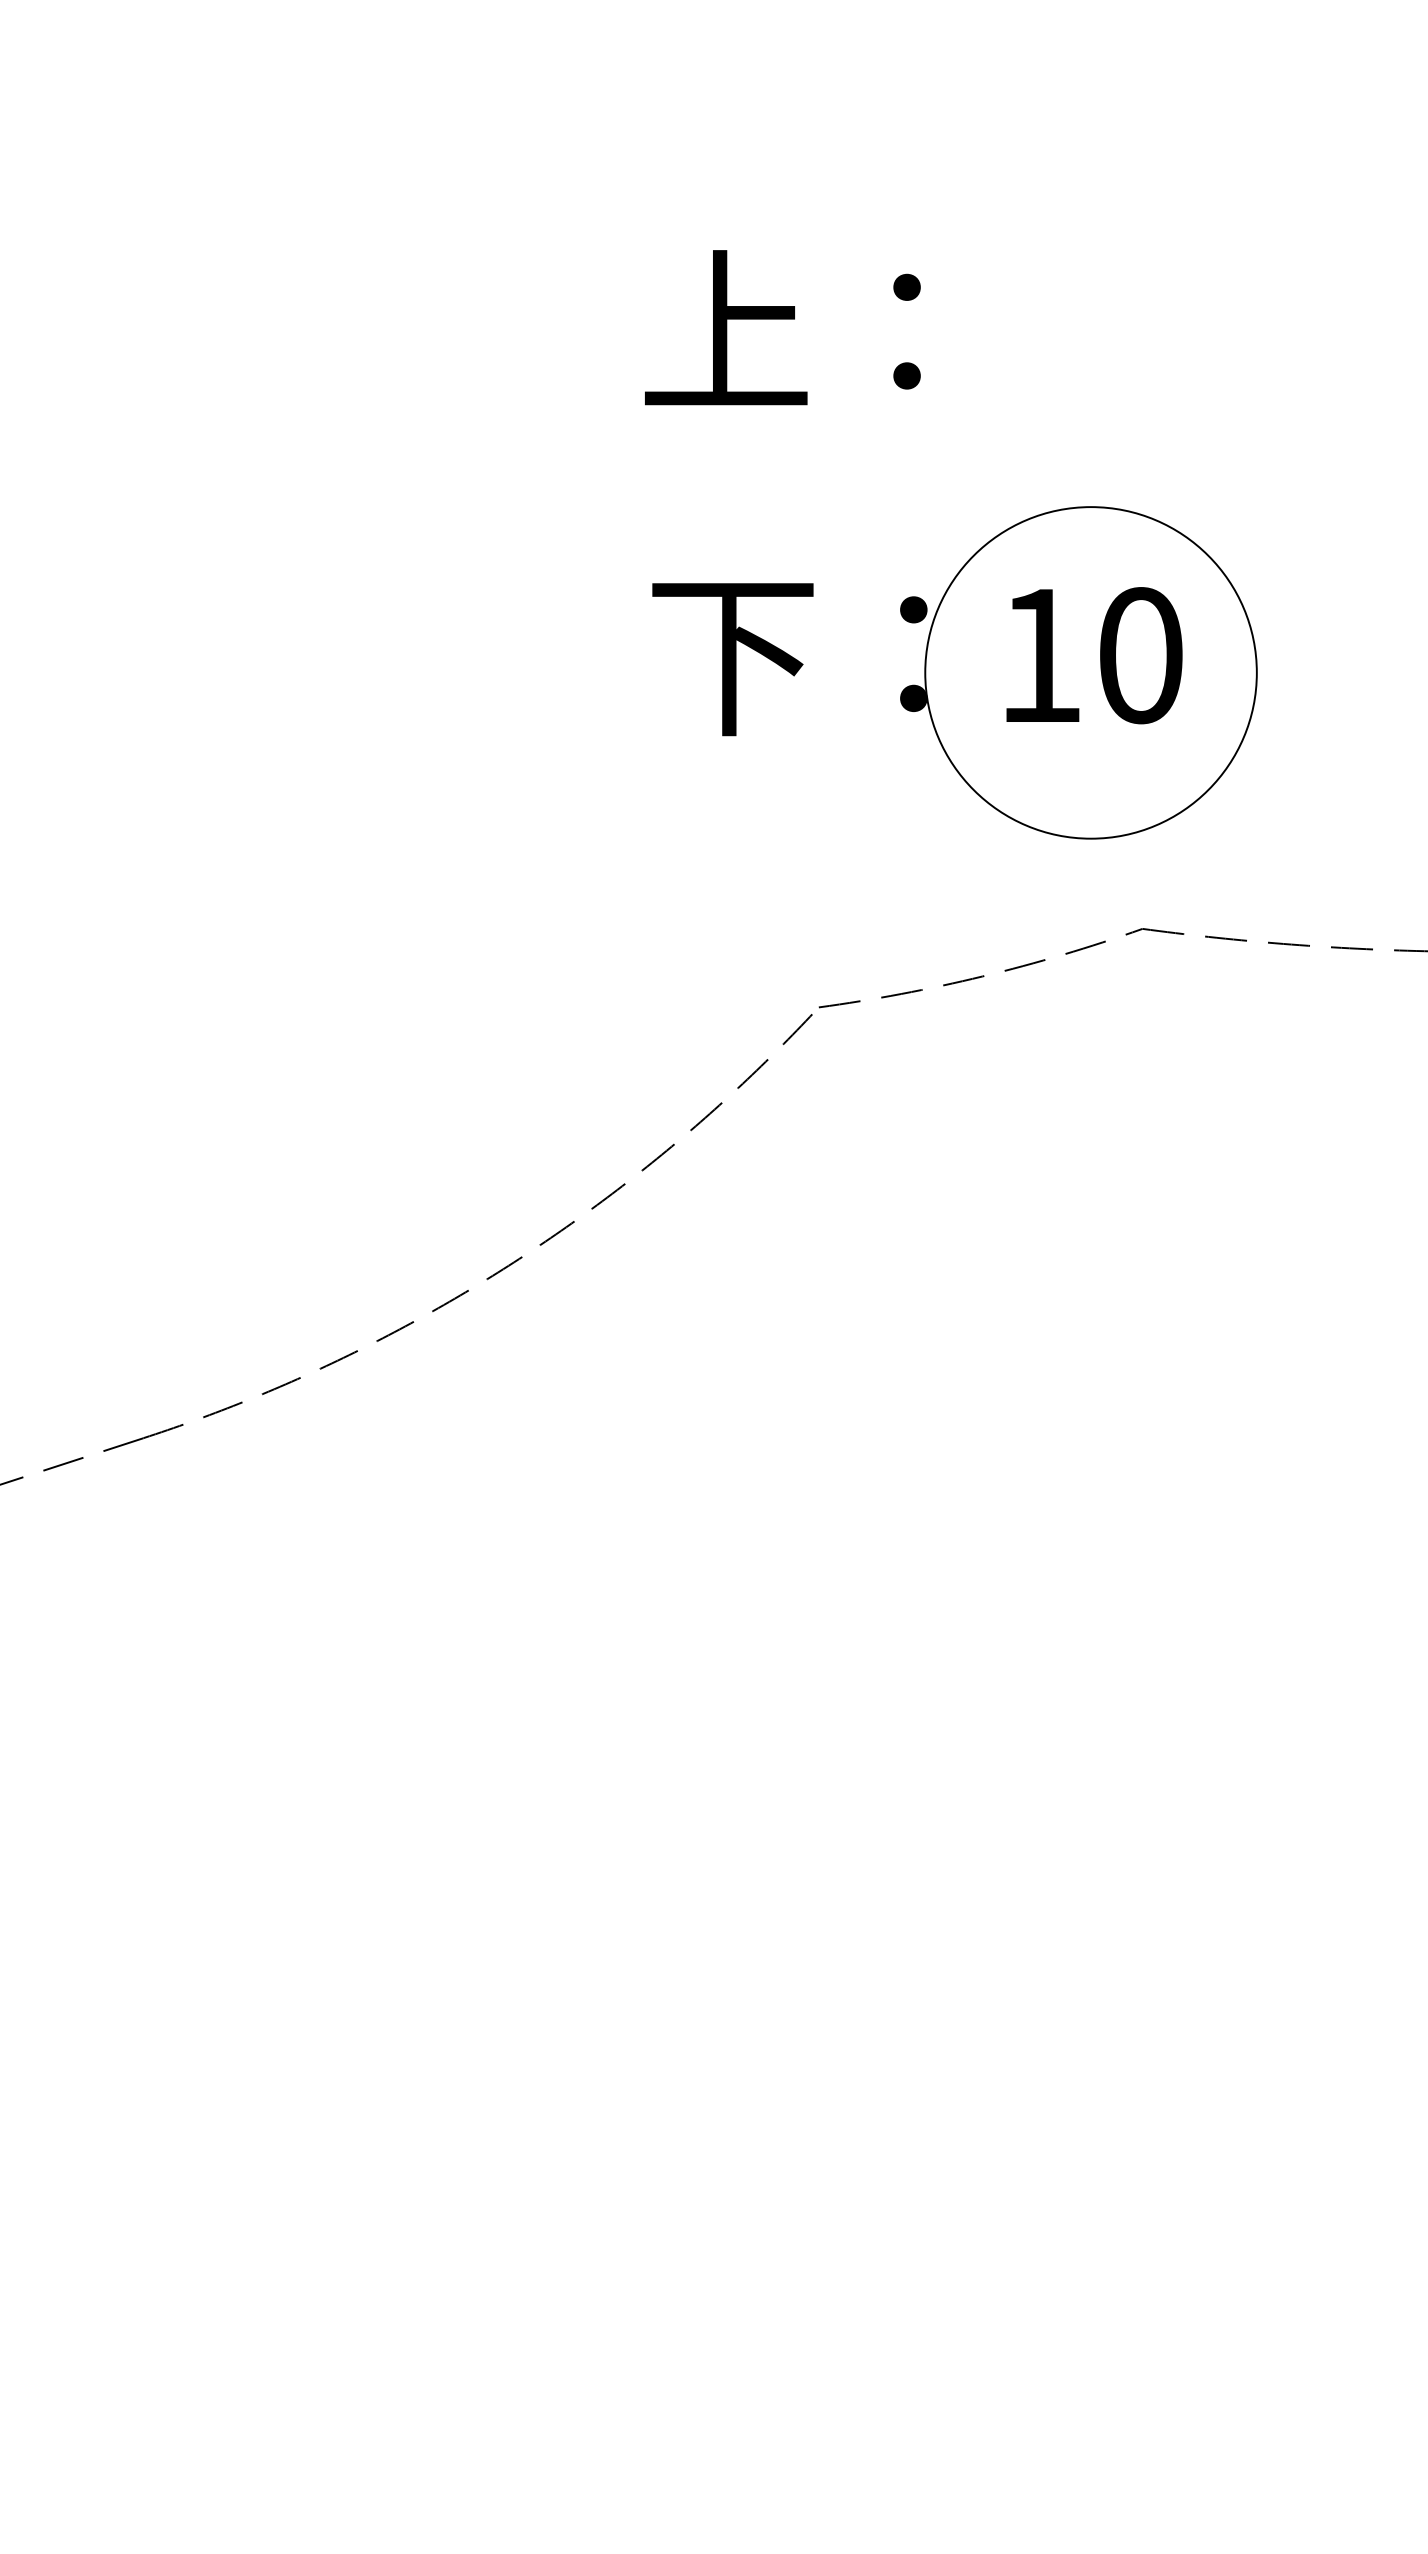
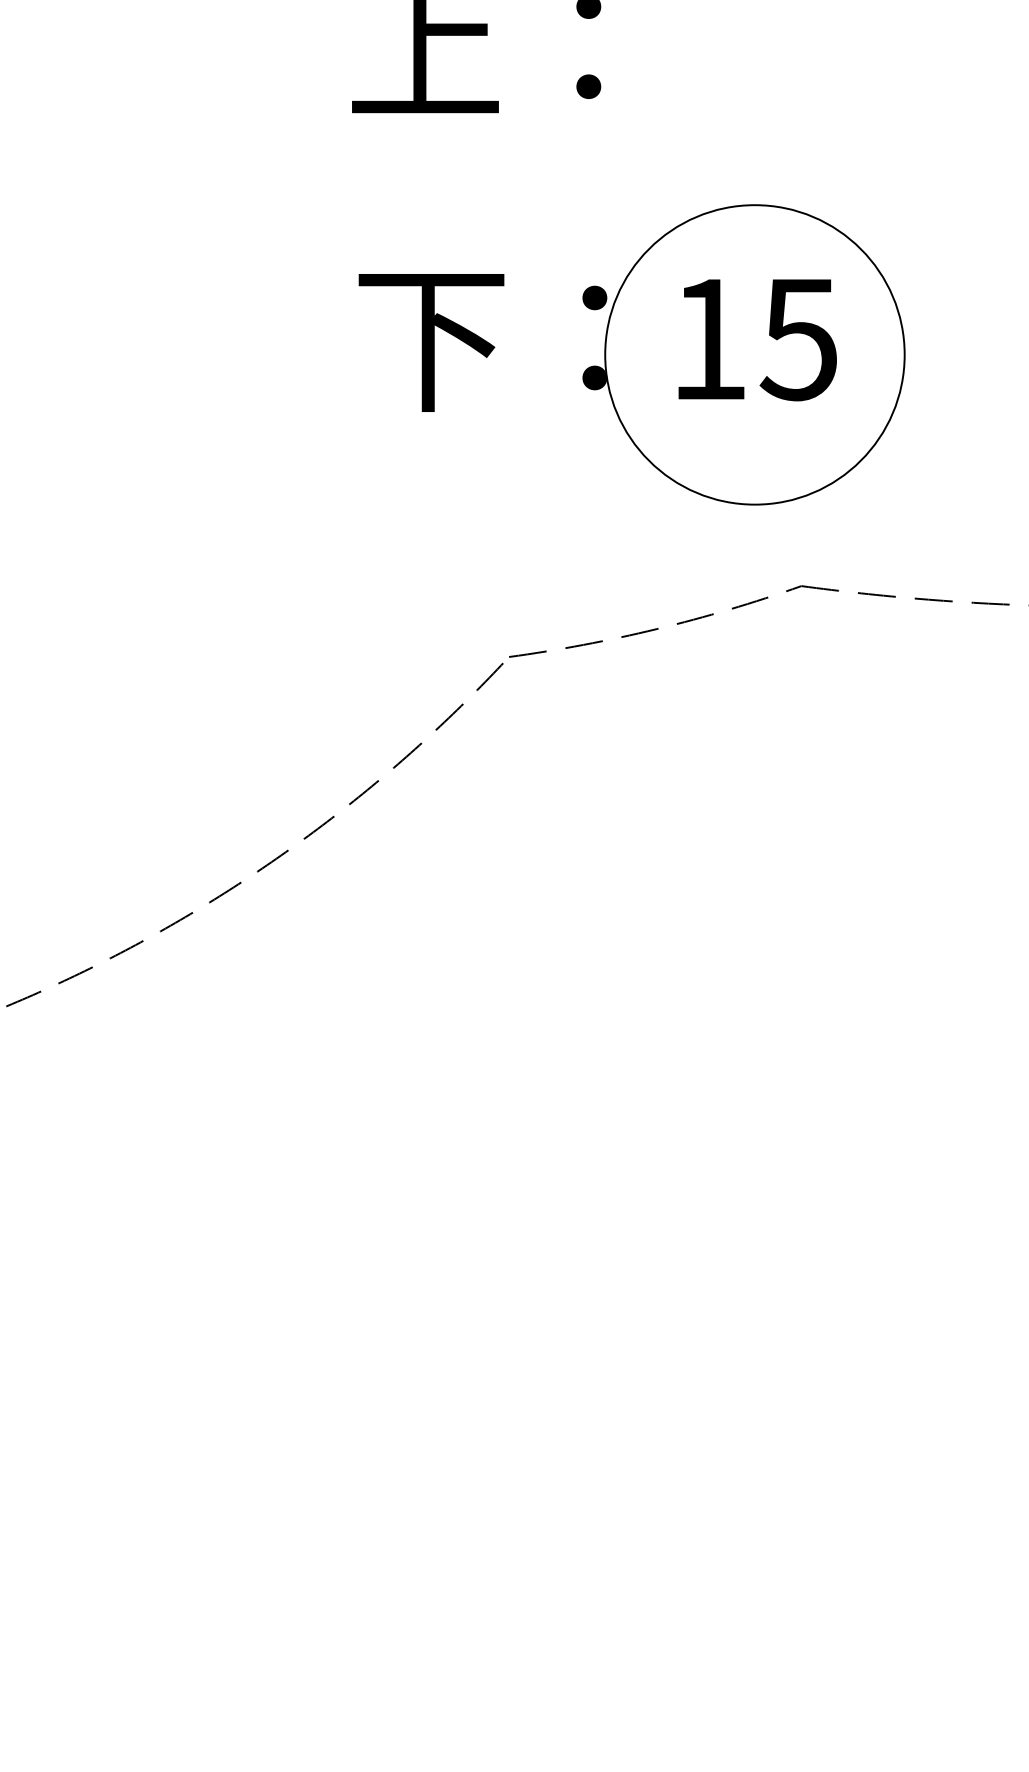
text: (1139, 655) -> (798, 339), 10 -> 15

